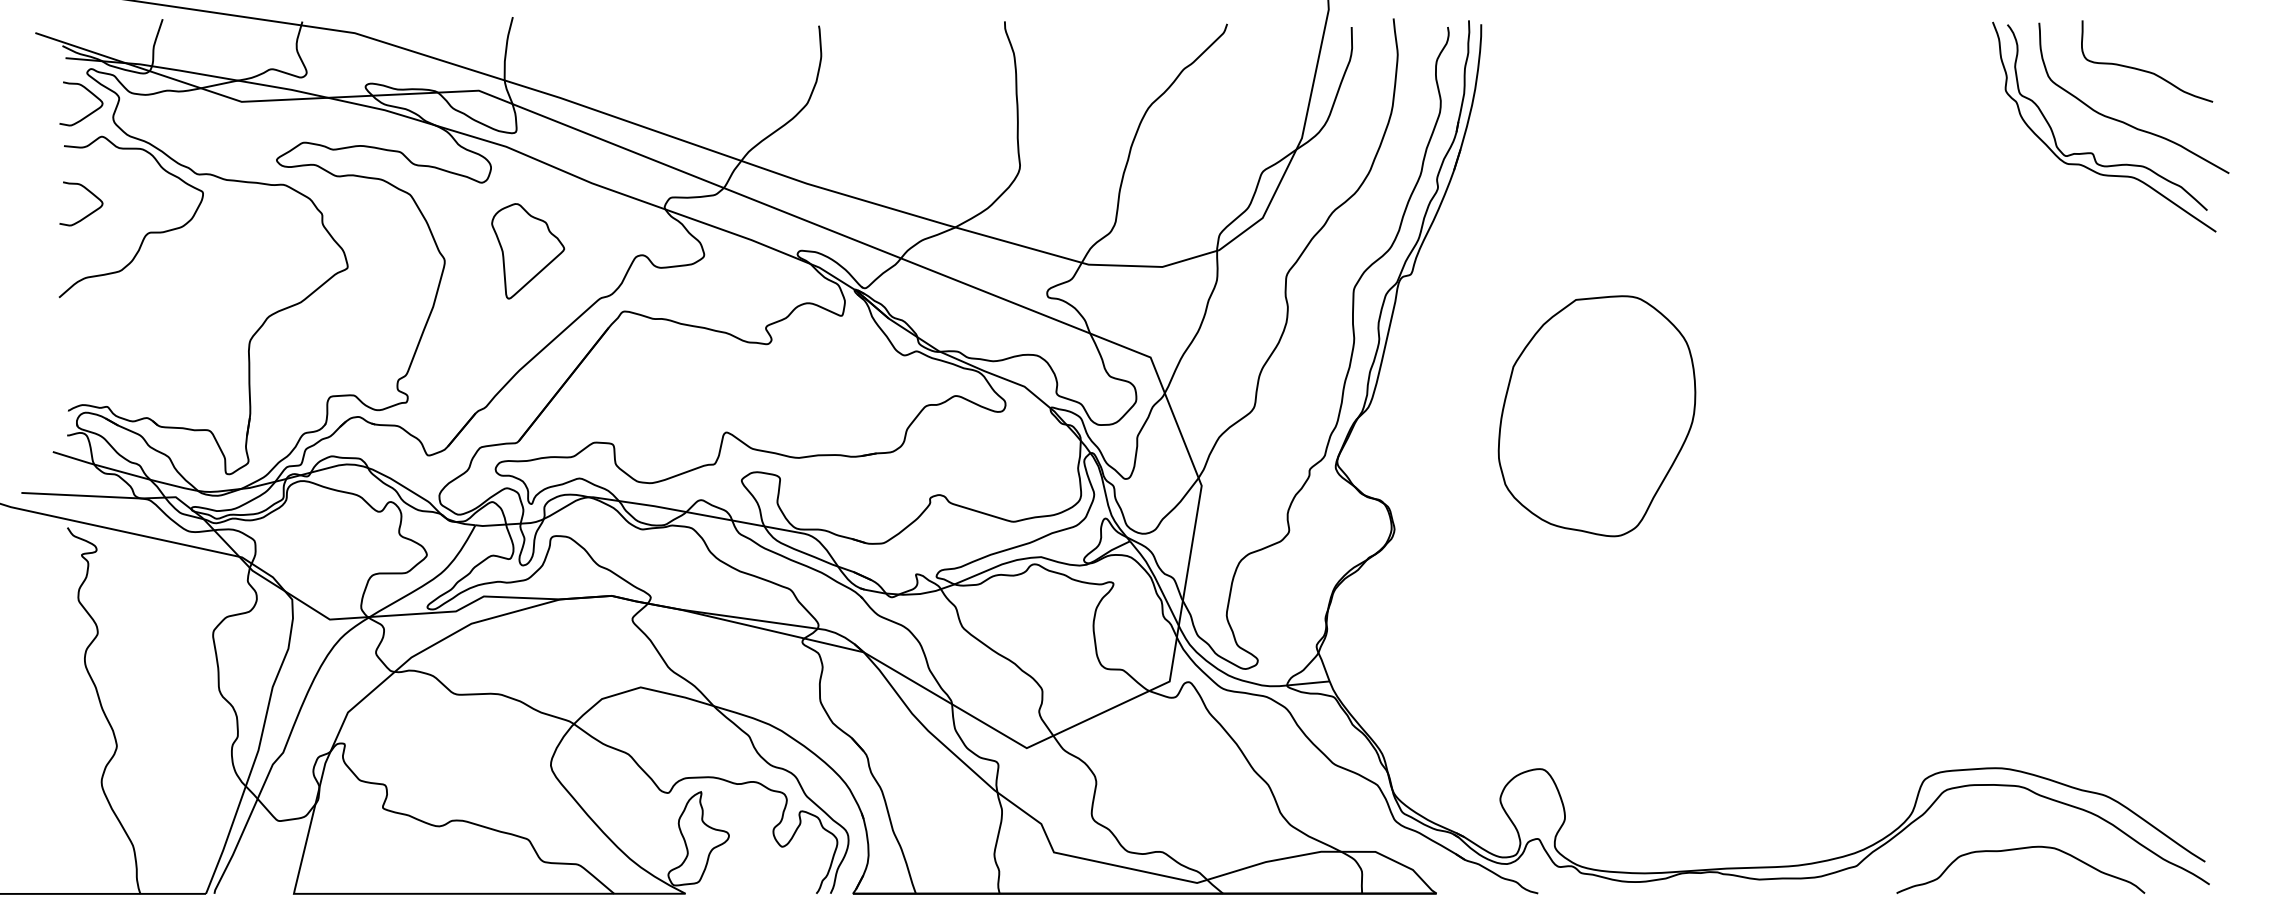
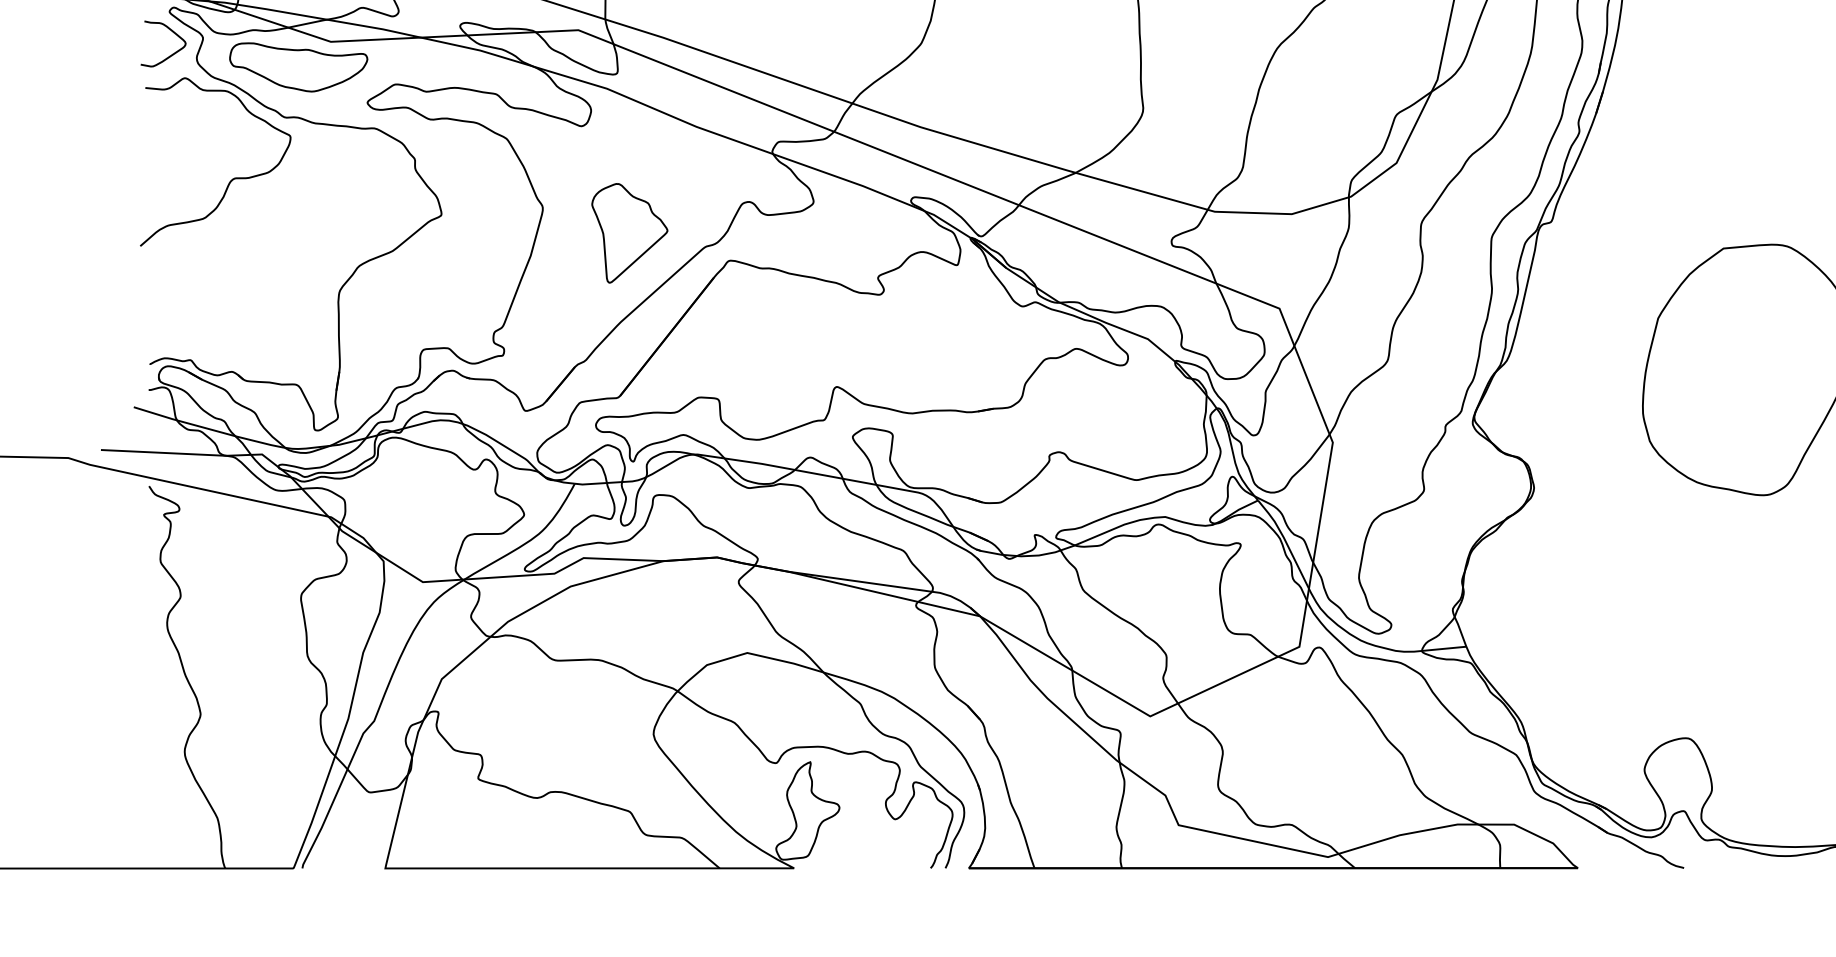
part: (210, 126) -> (298, 67), added
curve: (87, 214) -> (169, 159), removed
part: (528, 251) -> (630, 233), moved

